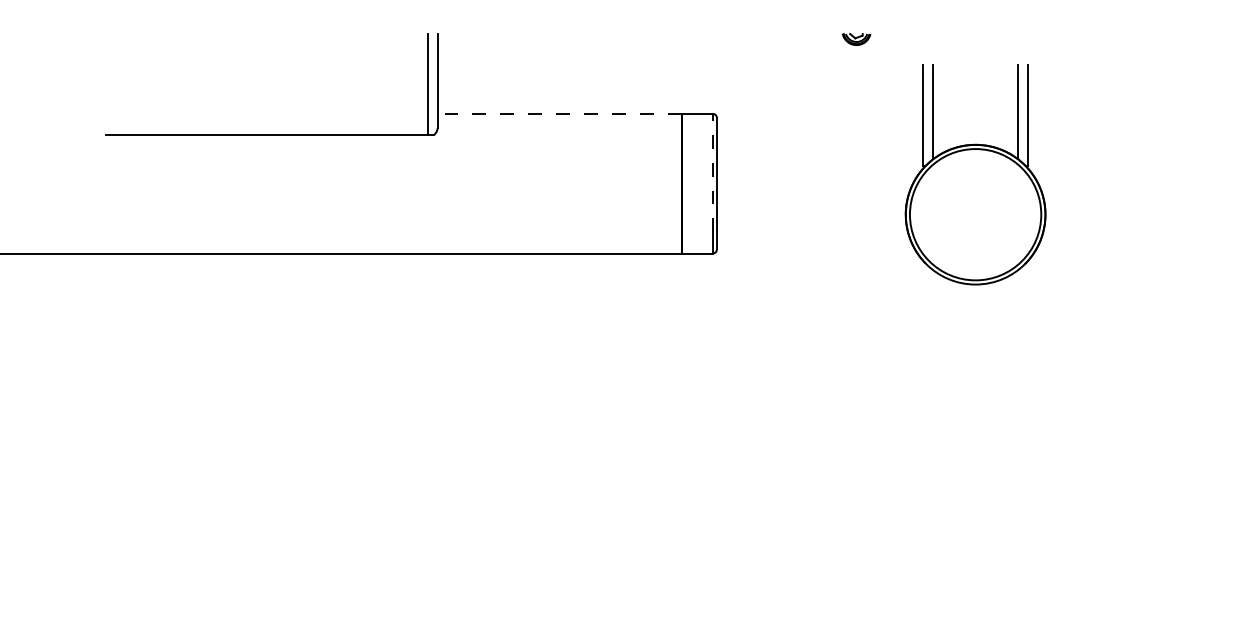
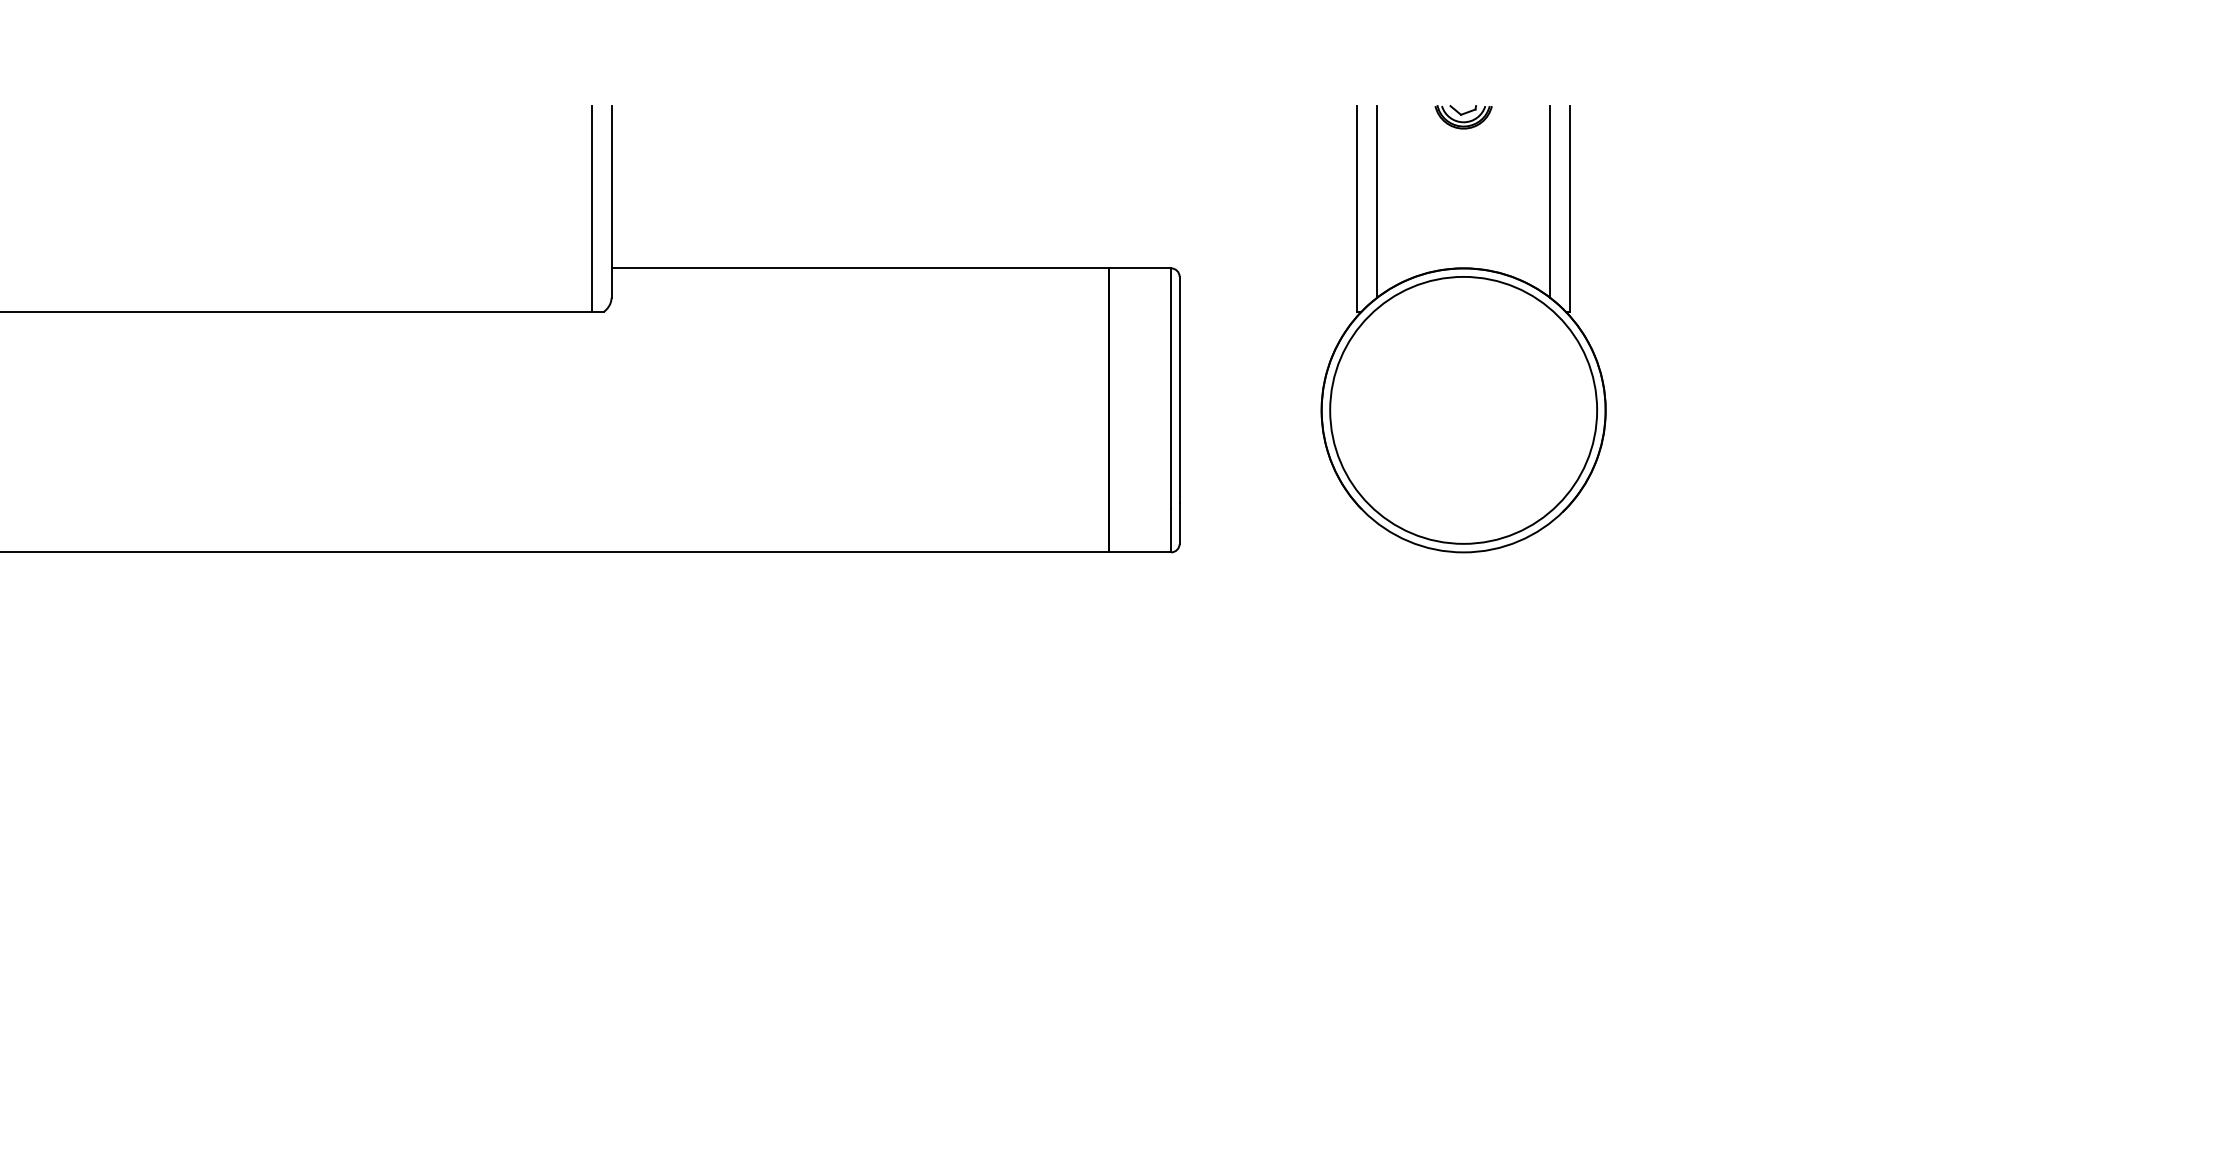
line: (559, 113) -> (859, 267), dashed -> solid
line: (712, 172) -> (1170, 387), dashed -> solid
part: (975, 174) -> (1463, 328), moved

